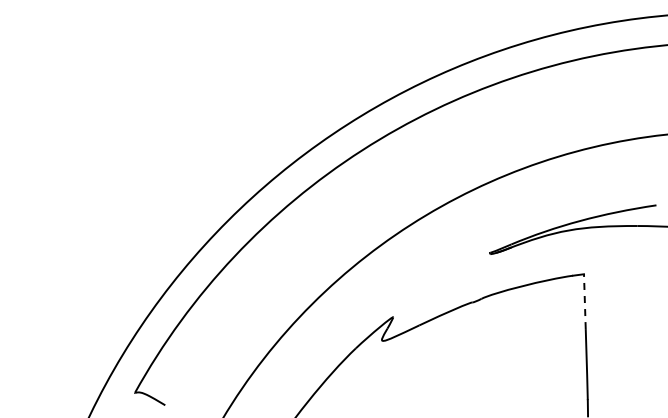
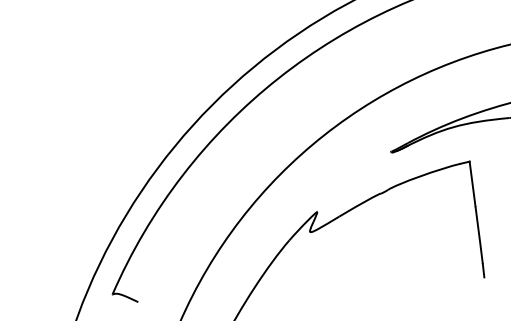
line: (584, 301) -> (472, 183), dashed -> solid

